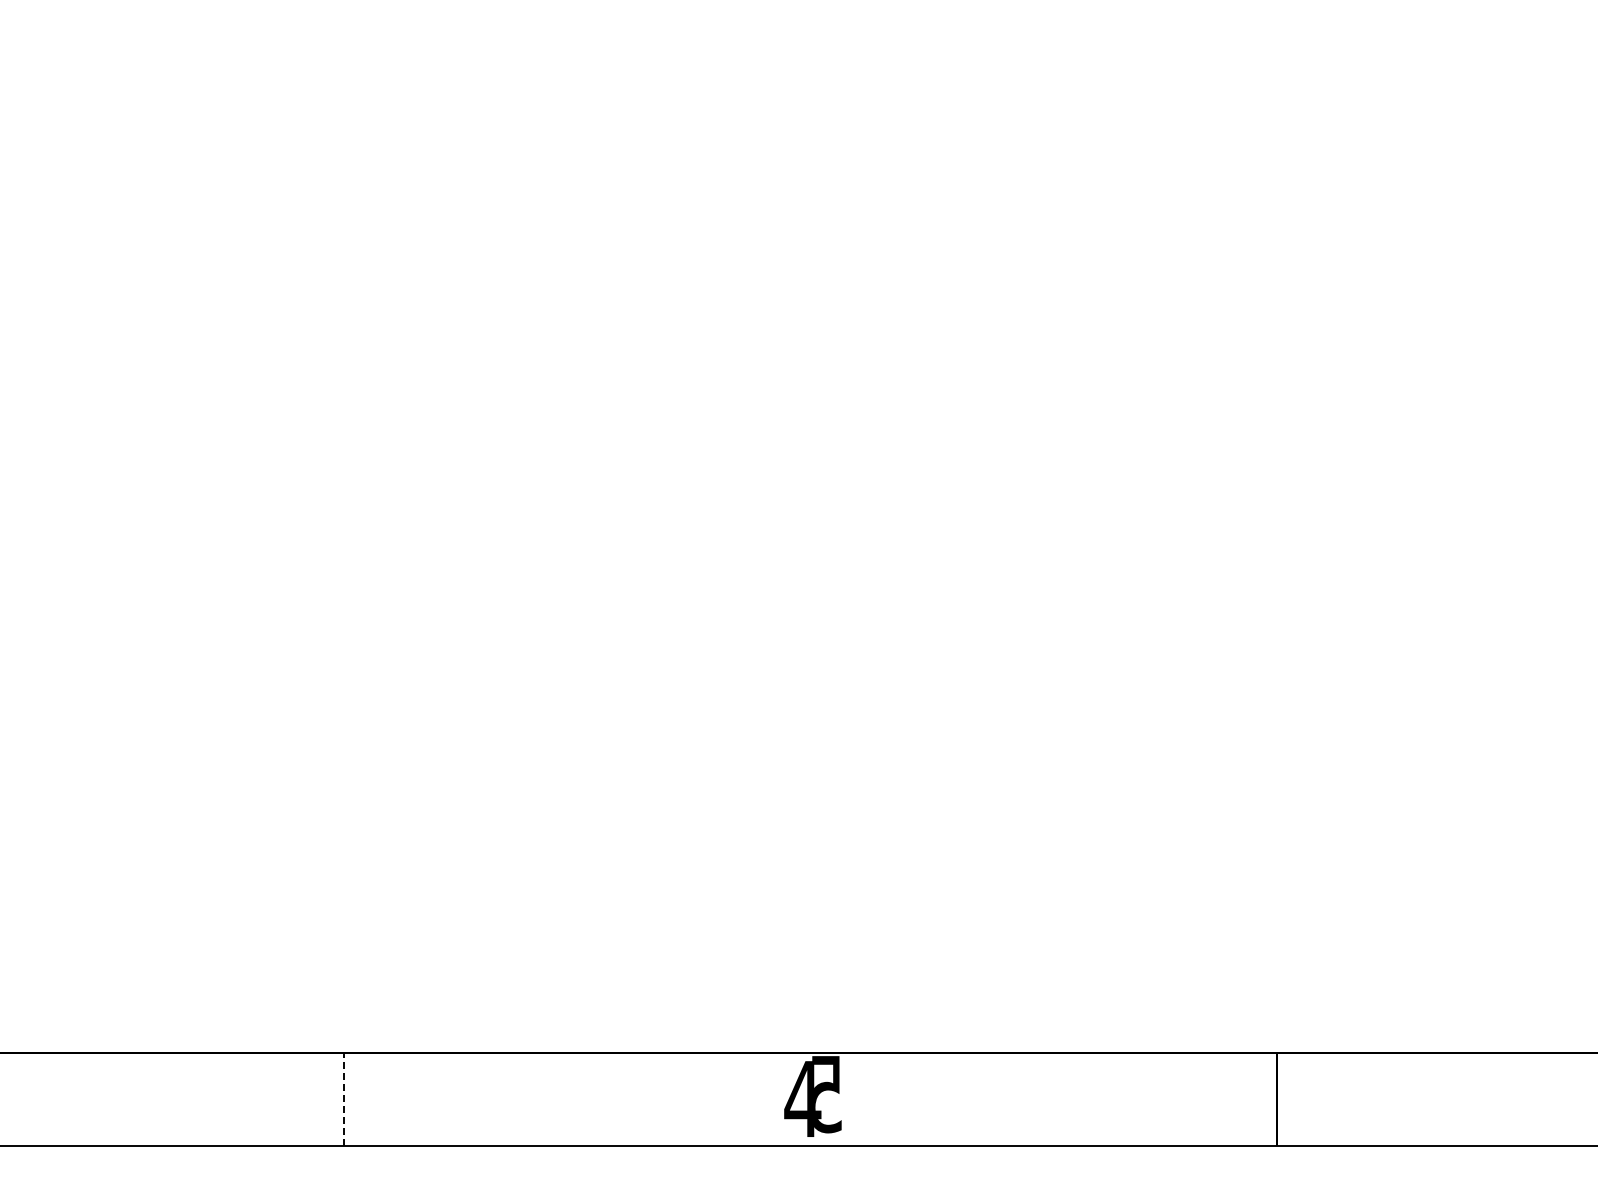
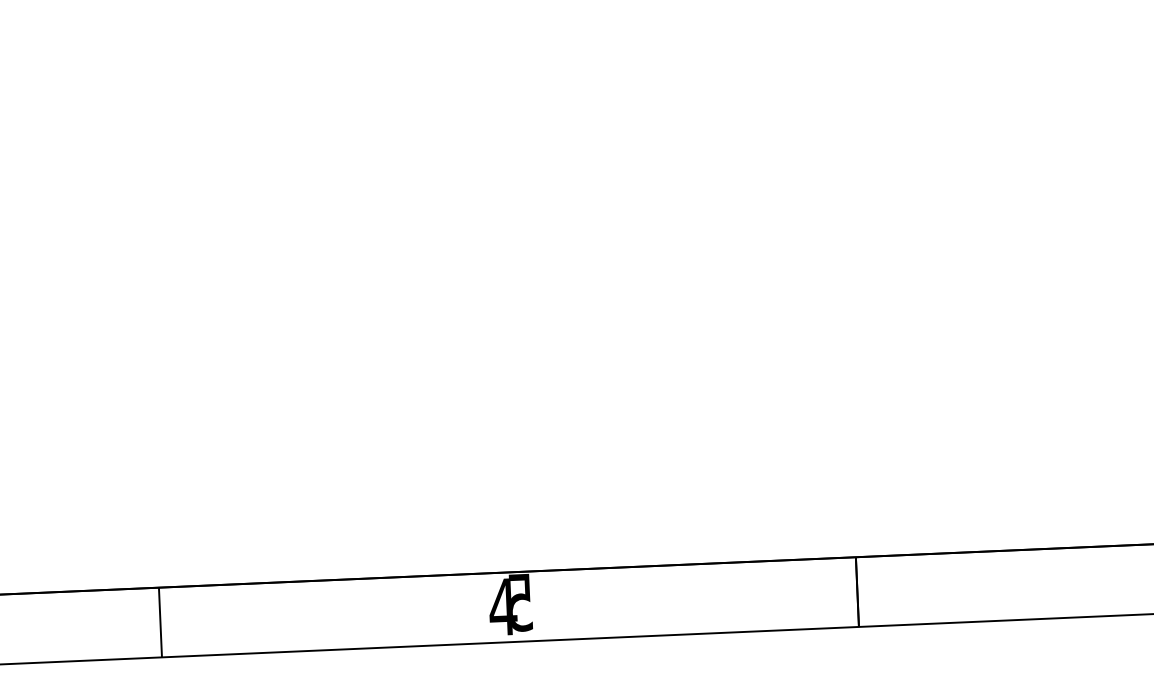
line: (343, 1099) -> (160, 622), dashed -> solid

